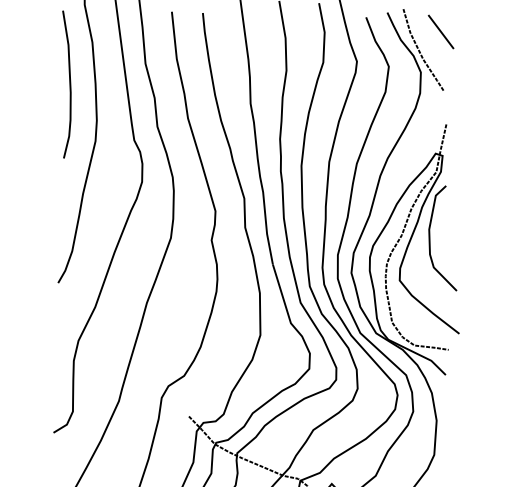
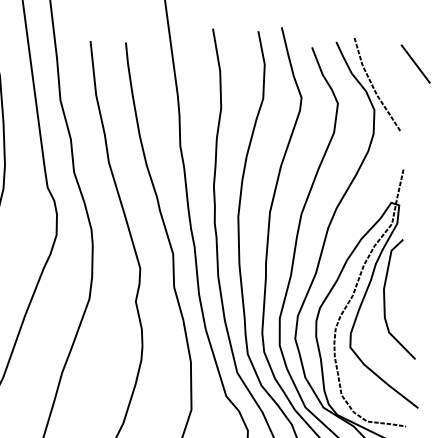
line: (440, 31) -> (415, 63), moved

